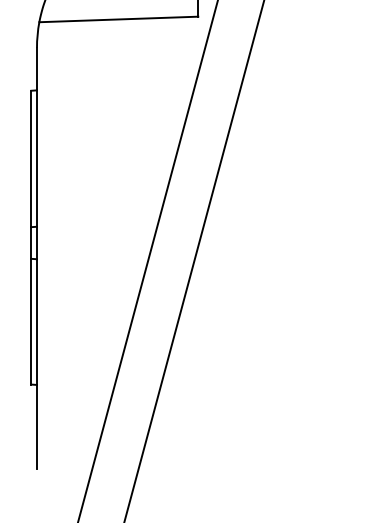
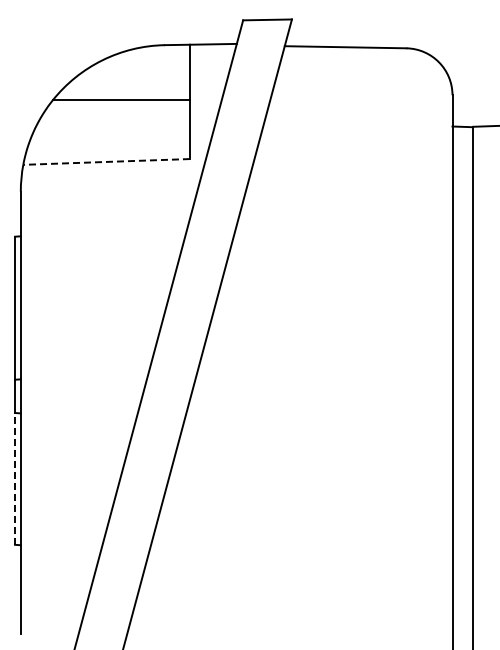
line: (118, 19) -> (106, 161), solid -> dashed
line: (30, 321) -> (14, 478), solid -> dashed

